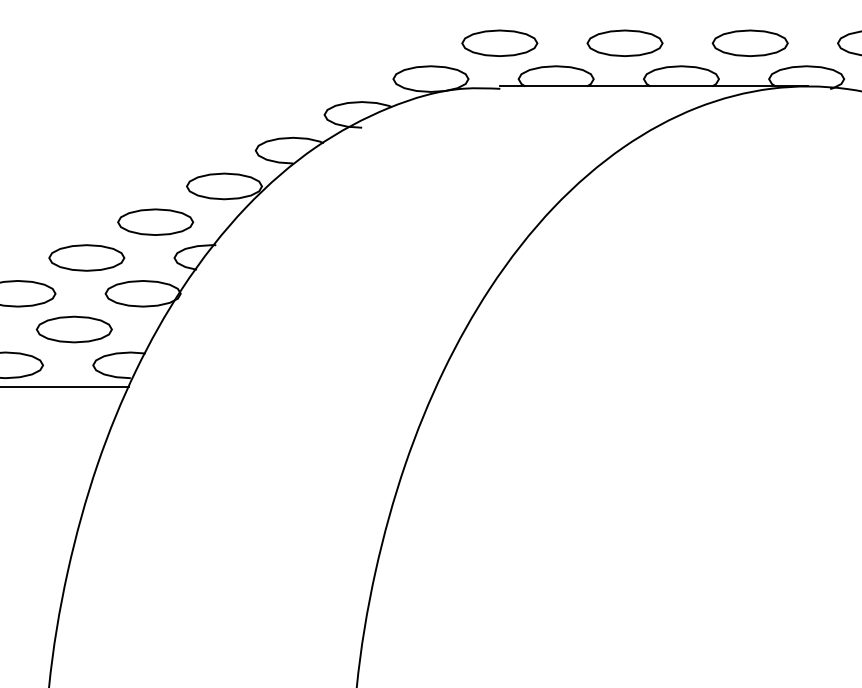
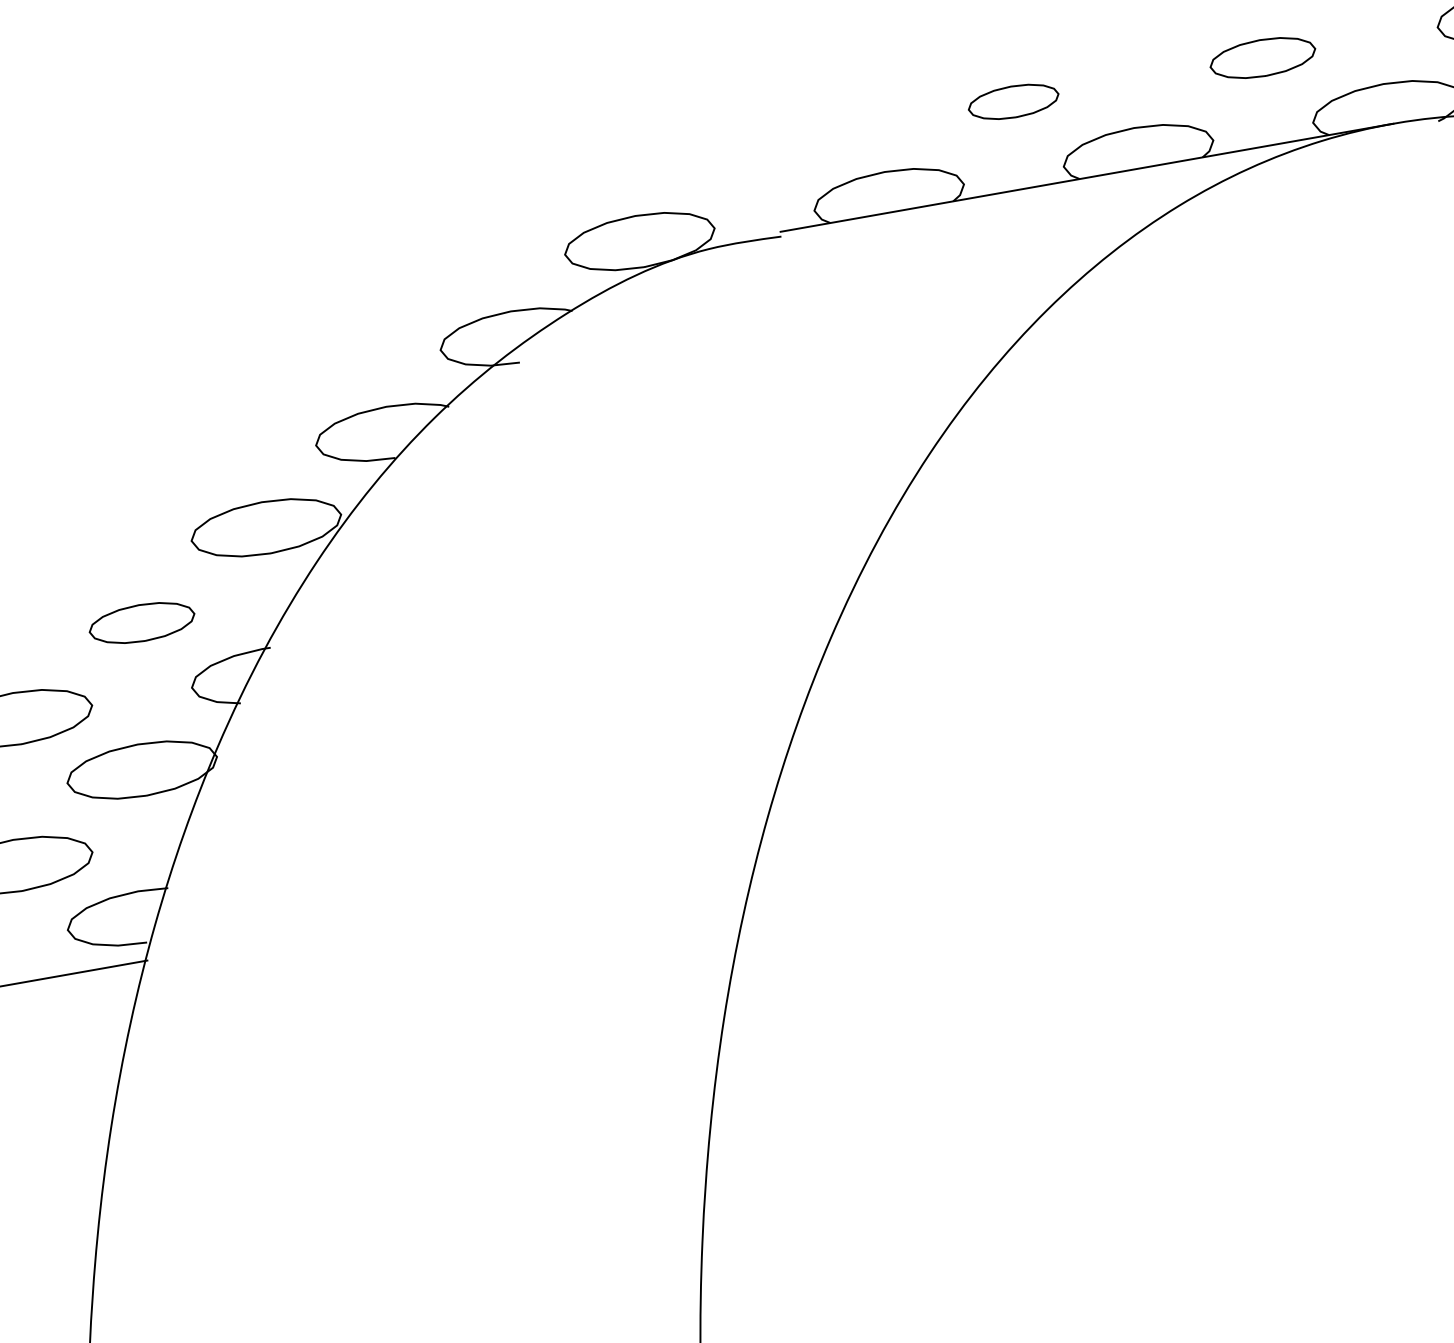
part: (499, 42) -> (763, 144), removed
part: (624, 42) -> (1012, 100), size x0.6
part: (749, 42) -> (1261, 56), size x0.7
part: (155, 221) -> (141, 621), size x0.7

